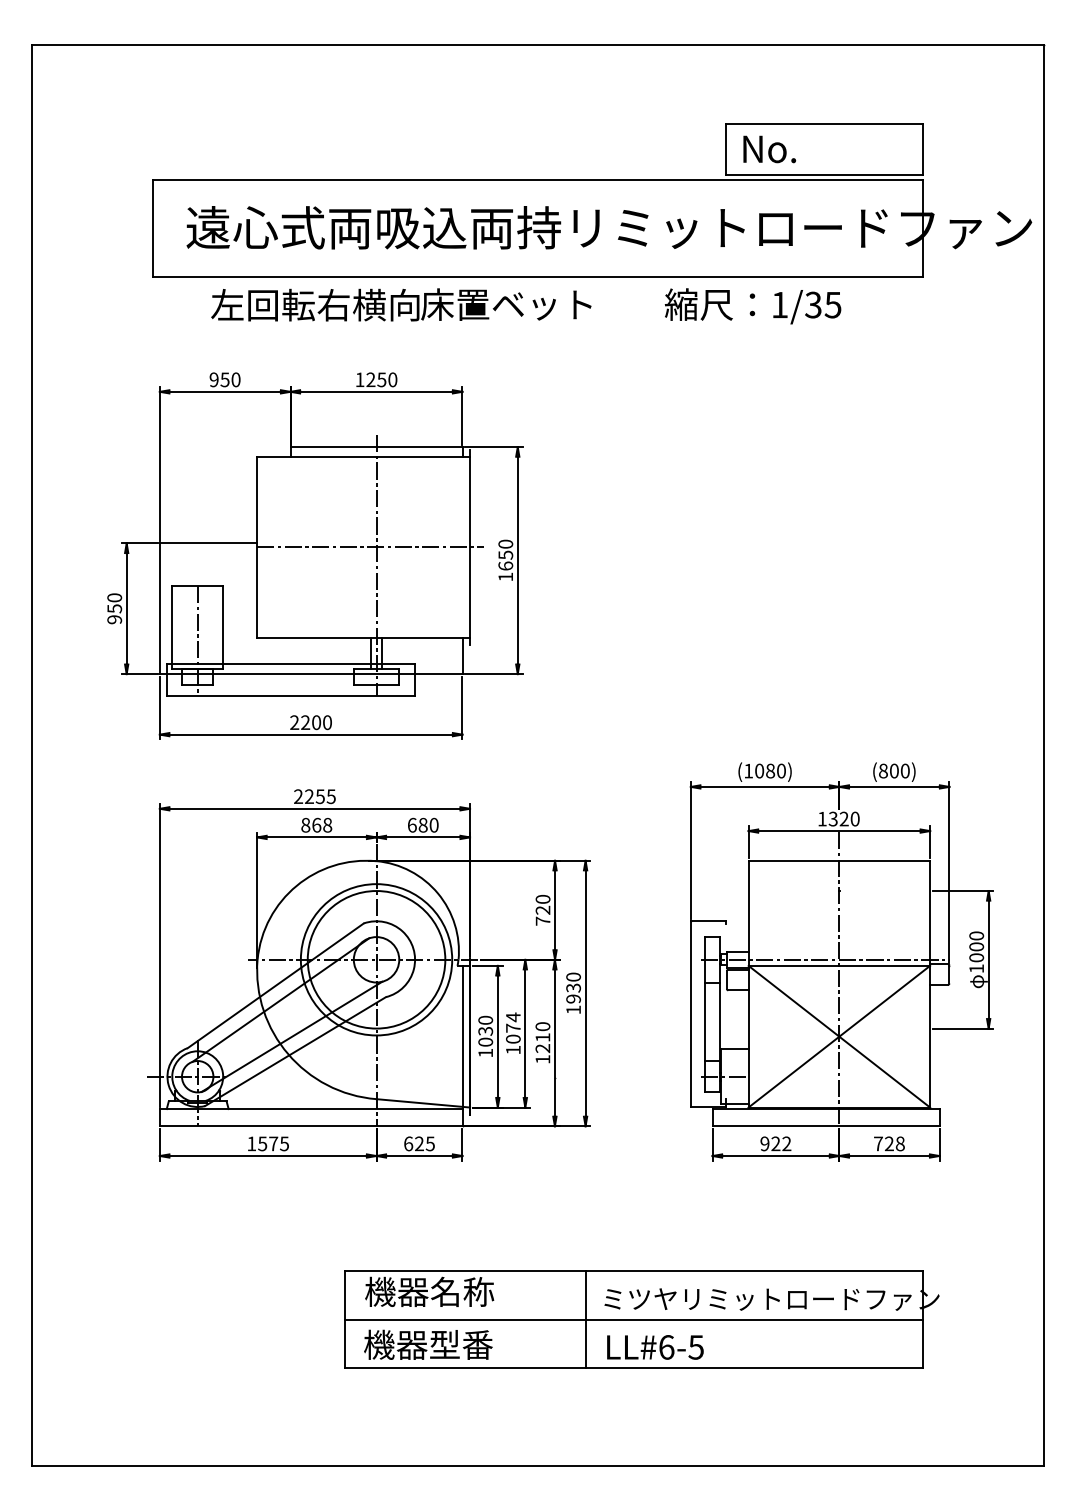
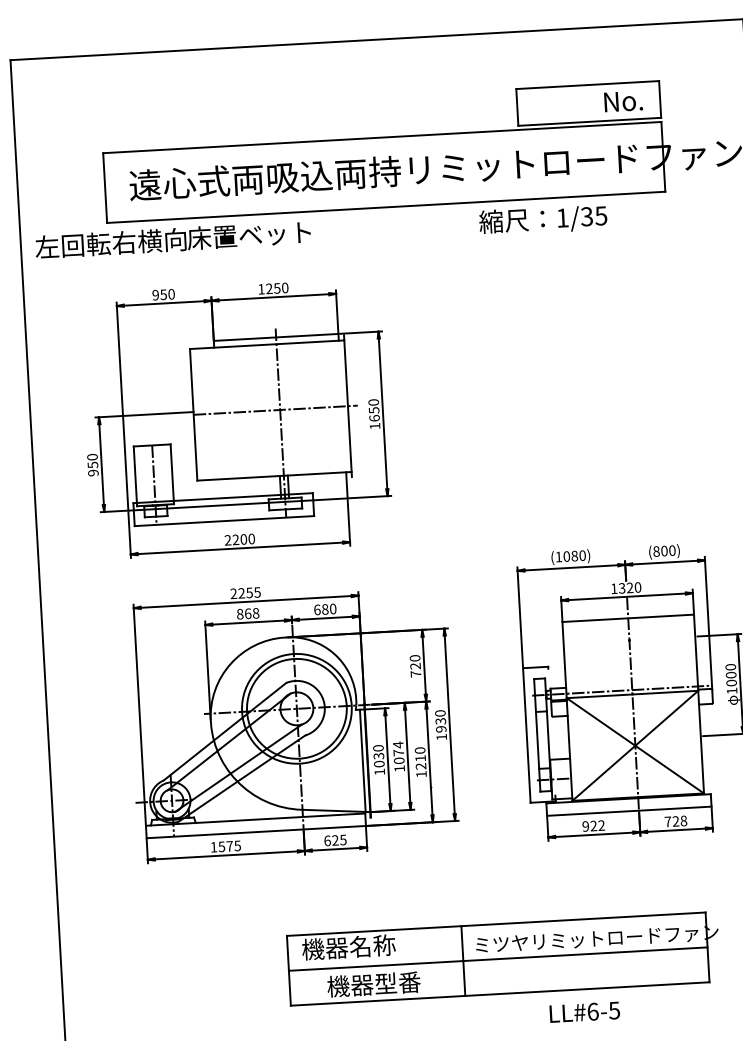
text: (769, 149) -> (623, 101), moved
text: (401, 304) -> (173, 239), moved
text: (428, 1344) -> (374, 984), moved
text: (655, 1347) -> (584, 1012), moved

